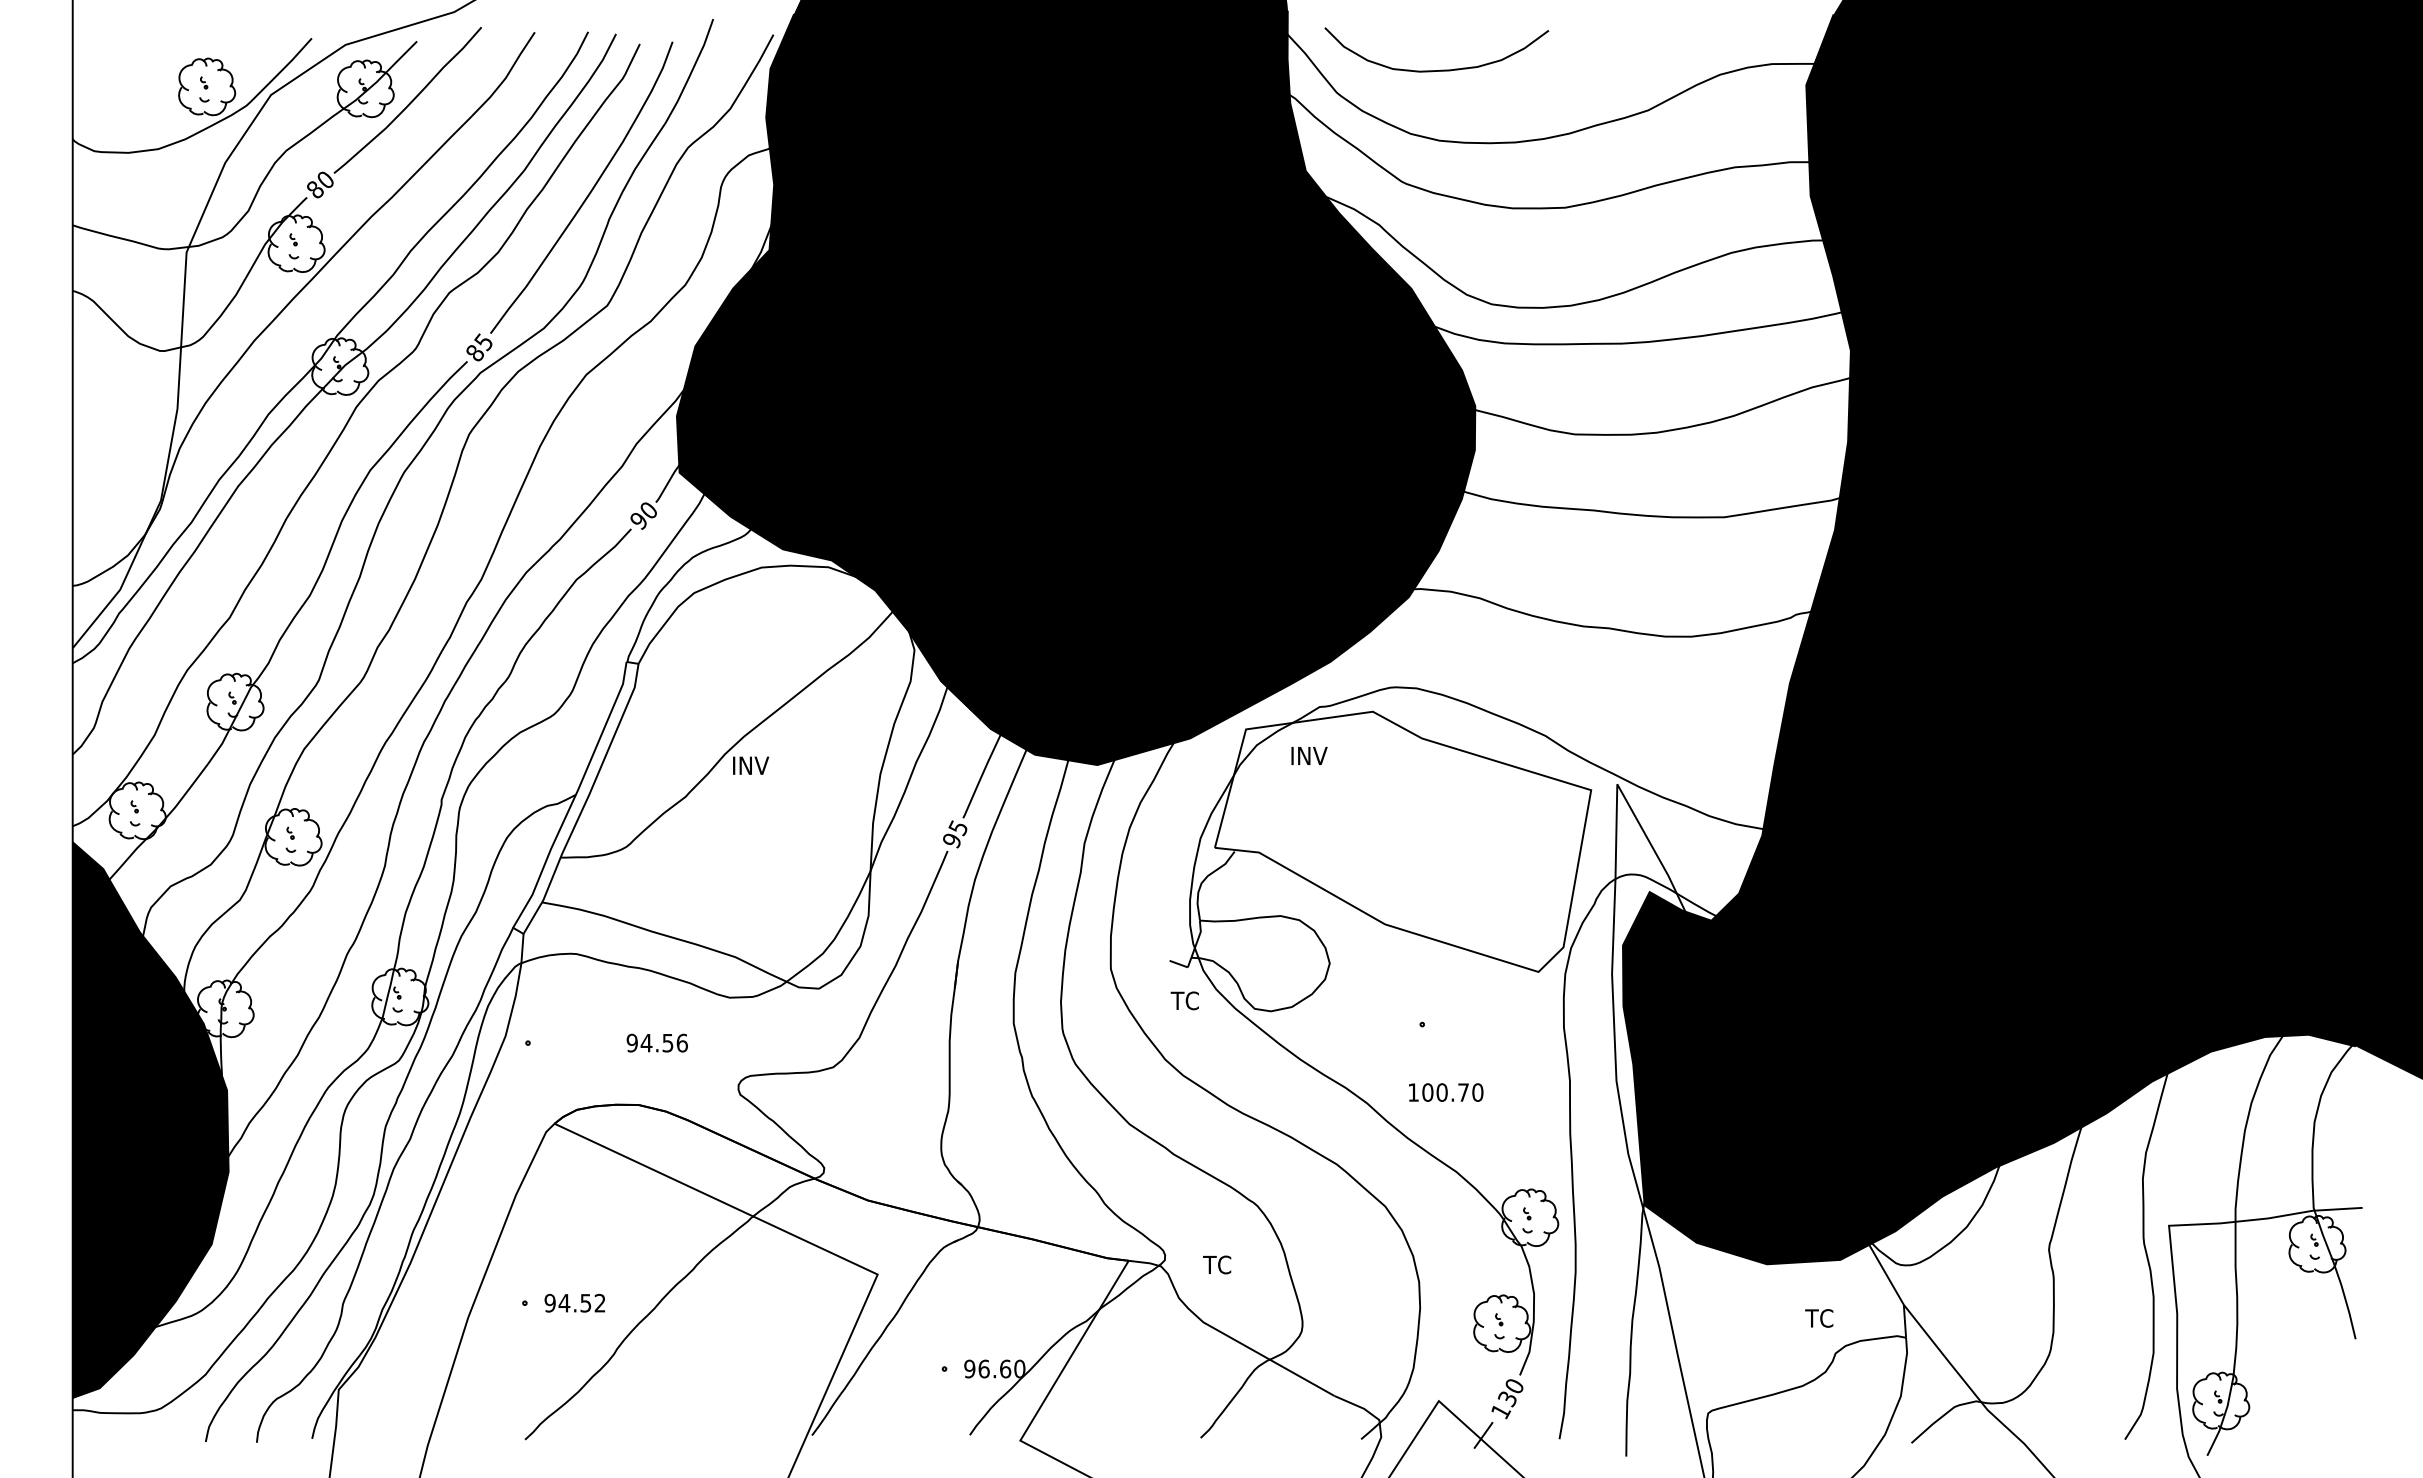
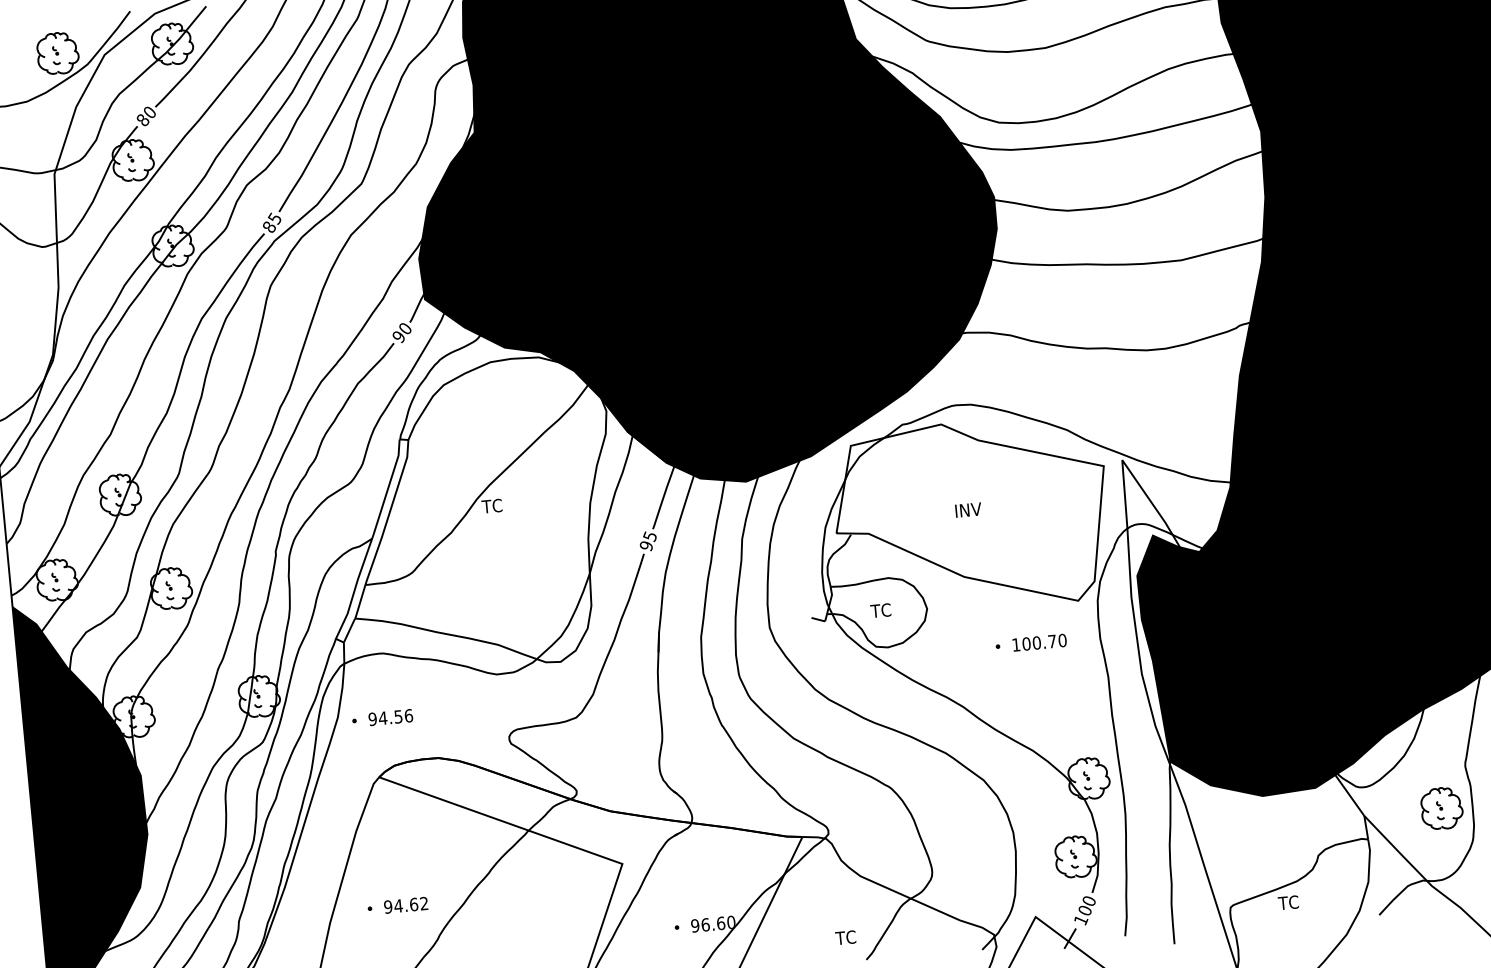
text: (1309, 755) -> (968, 509), moved
text: (749, 765) -> (495, 505), INV -> TC
text: (1184, 1000) -> (880, 610), moved
text: (656, 1042) -> (390, 717), moved
text: (1446, 1092) -> (1040, 642), moved
text: (1217, 1264) -> (846, 937), moved
text: (585, 1302) -> (413, 904), 94.52 -> 94.62
part: (2011, 1304) -> (1441, 808), added
text: (1819, 1318) -> (1288, 902), moved
text: (1506, 1399) -> (1084, 911), 130 -> 100

